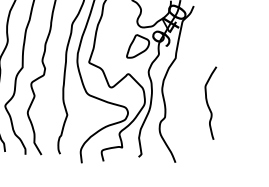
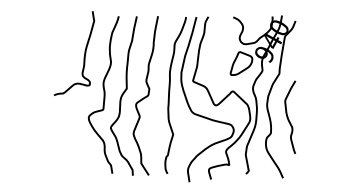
curve: (208, 102) -> (288, 116), moved

